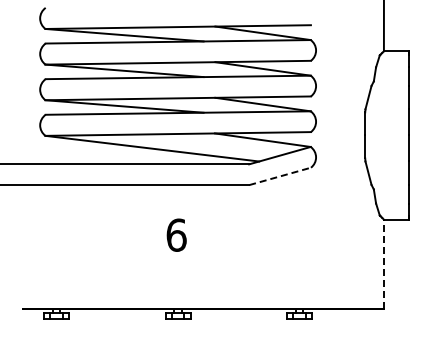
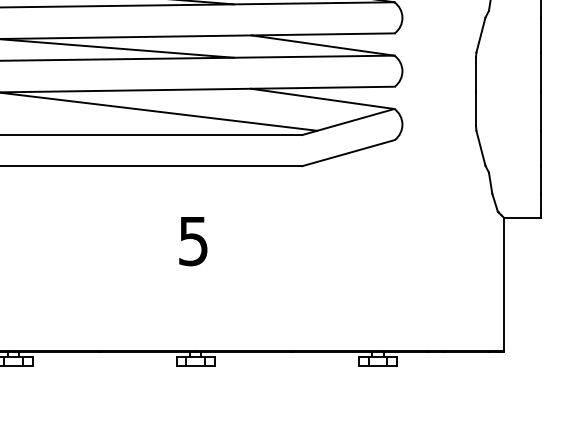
line: (280, 176) -> (349, 153), dashed -> solid
text: (176, 234) -> (193, 240), 6 -> 5
line: (383, 264) -> (503, 284), dashed -> solid

